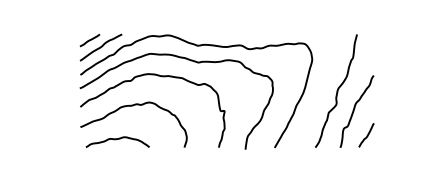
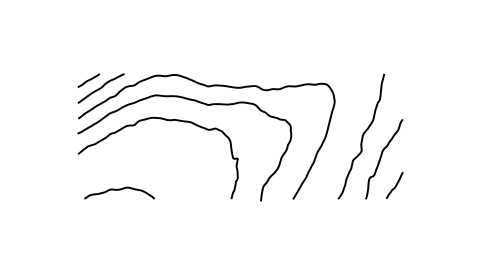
curve: (133, 106) -> (136, 153), removed

